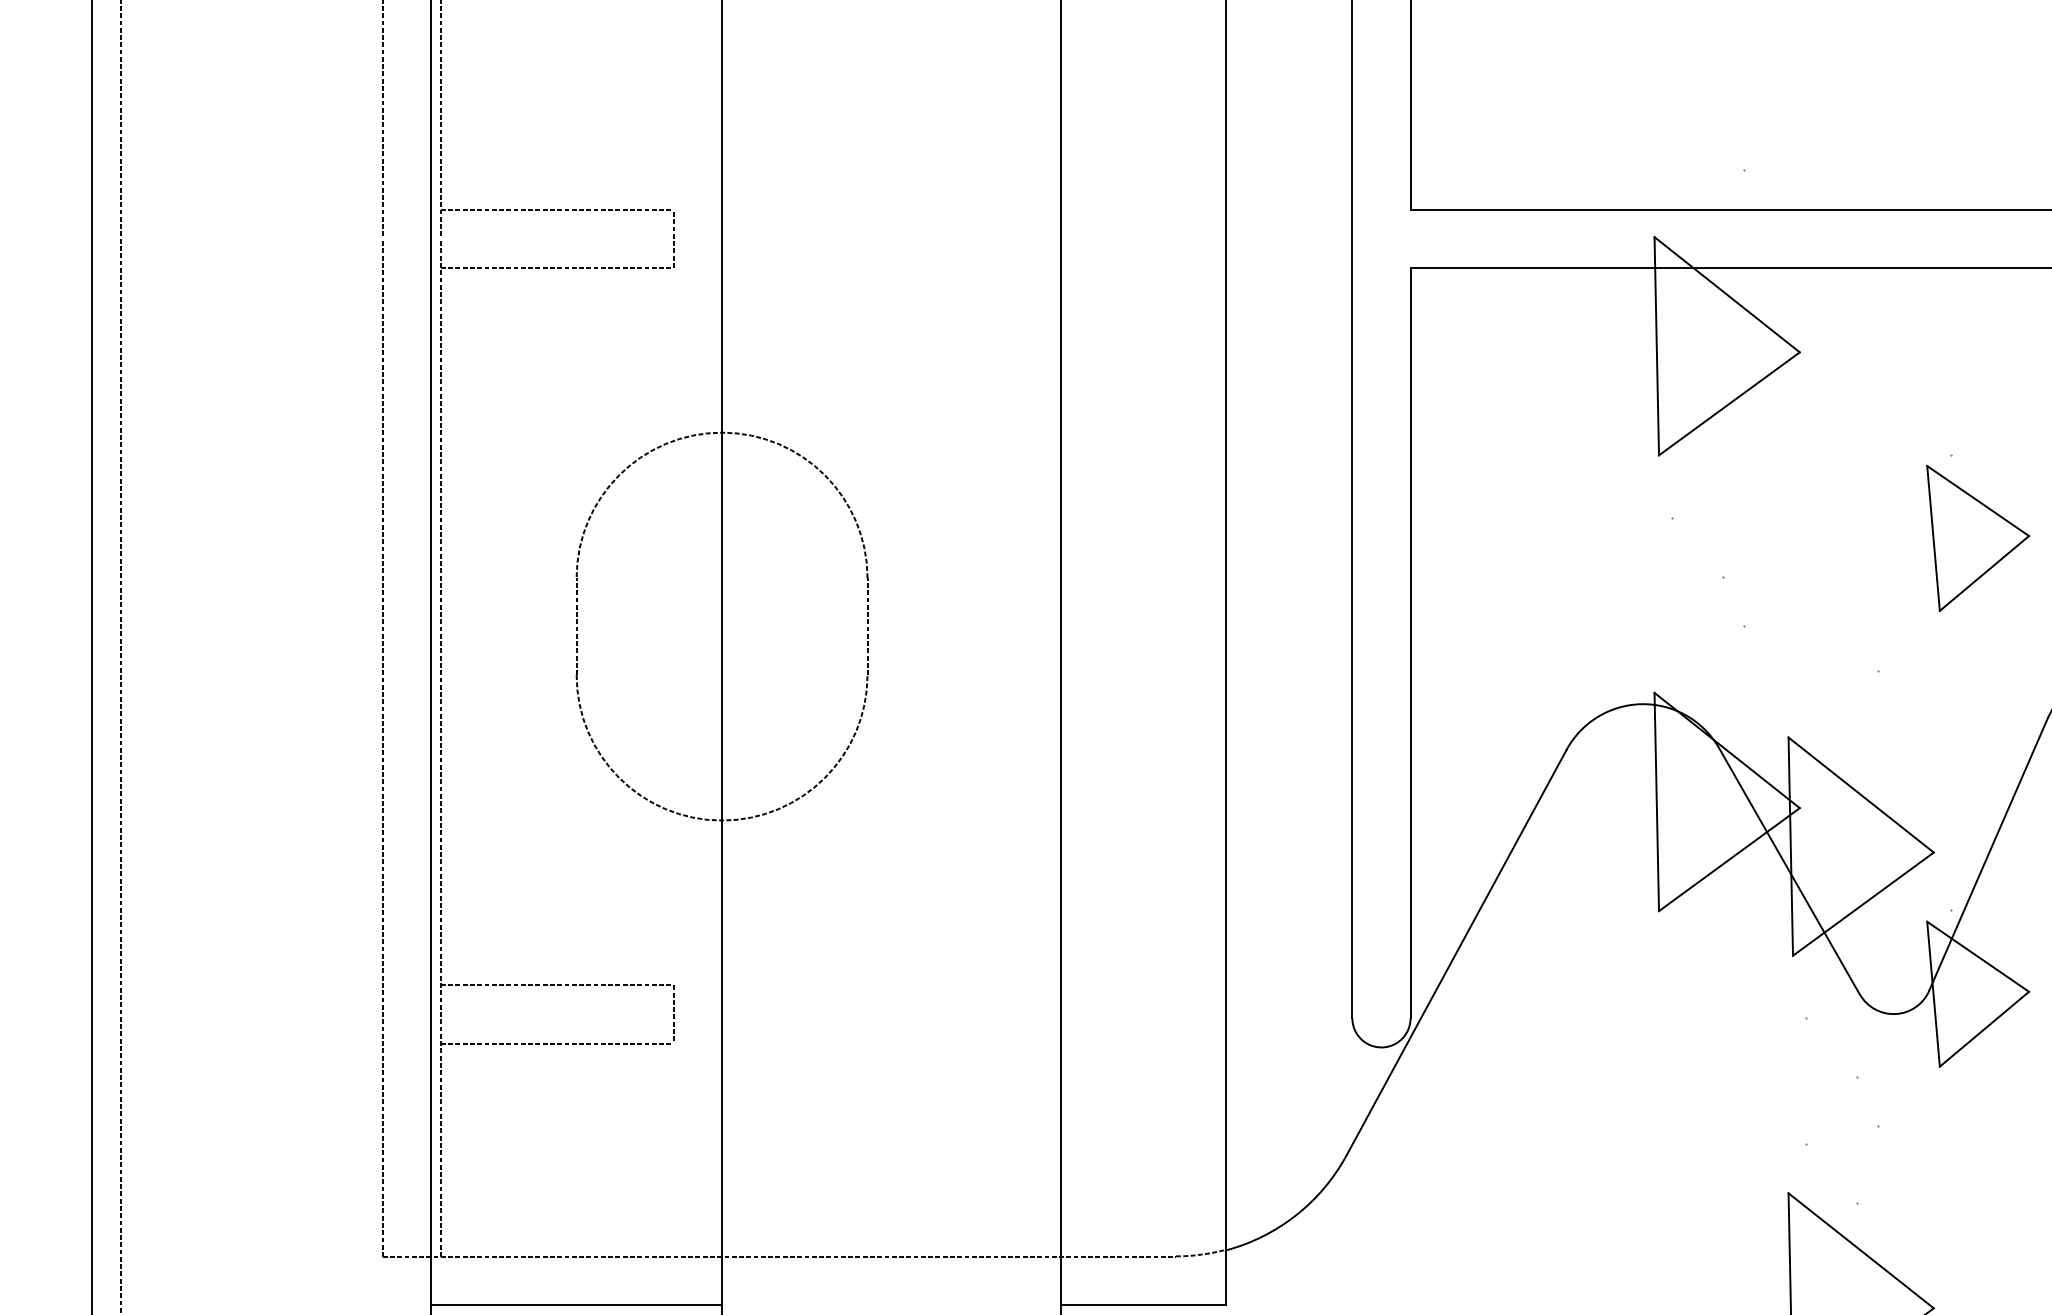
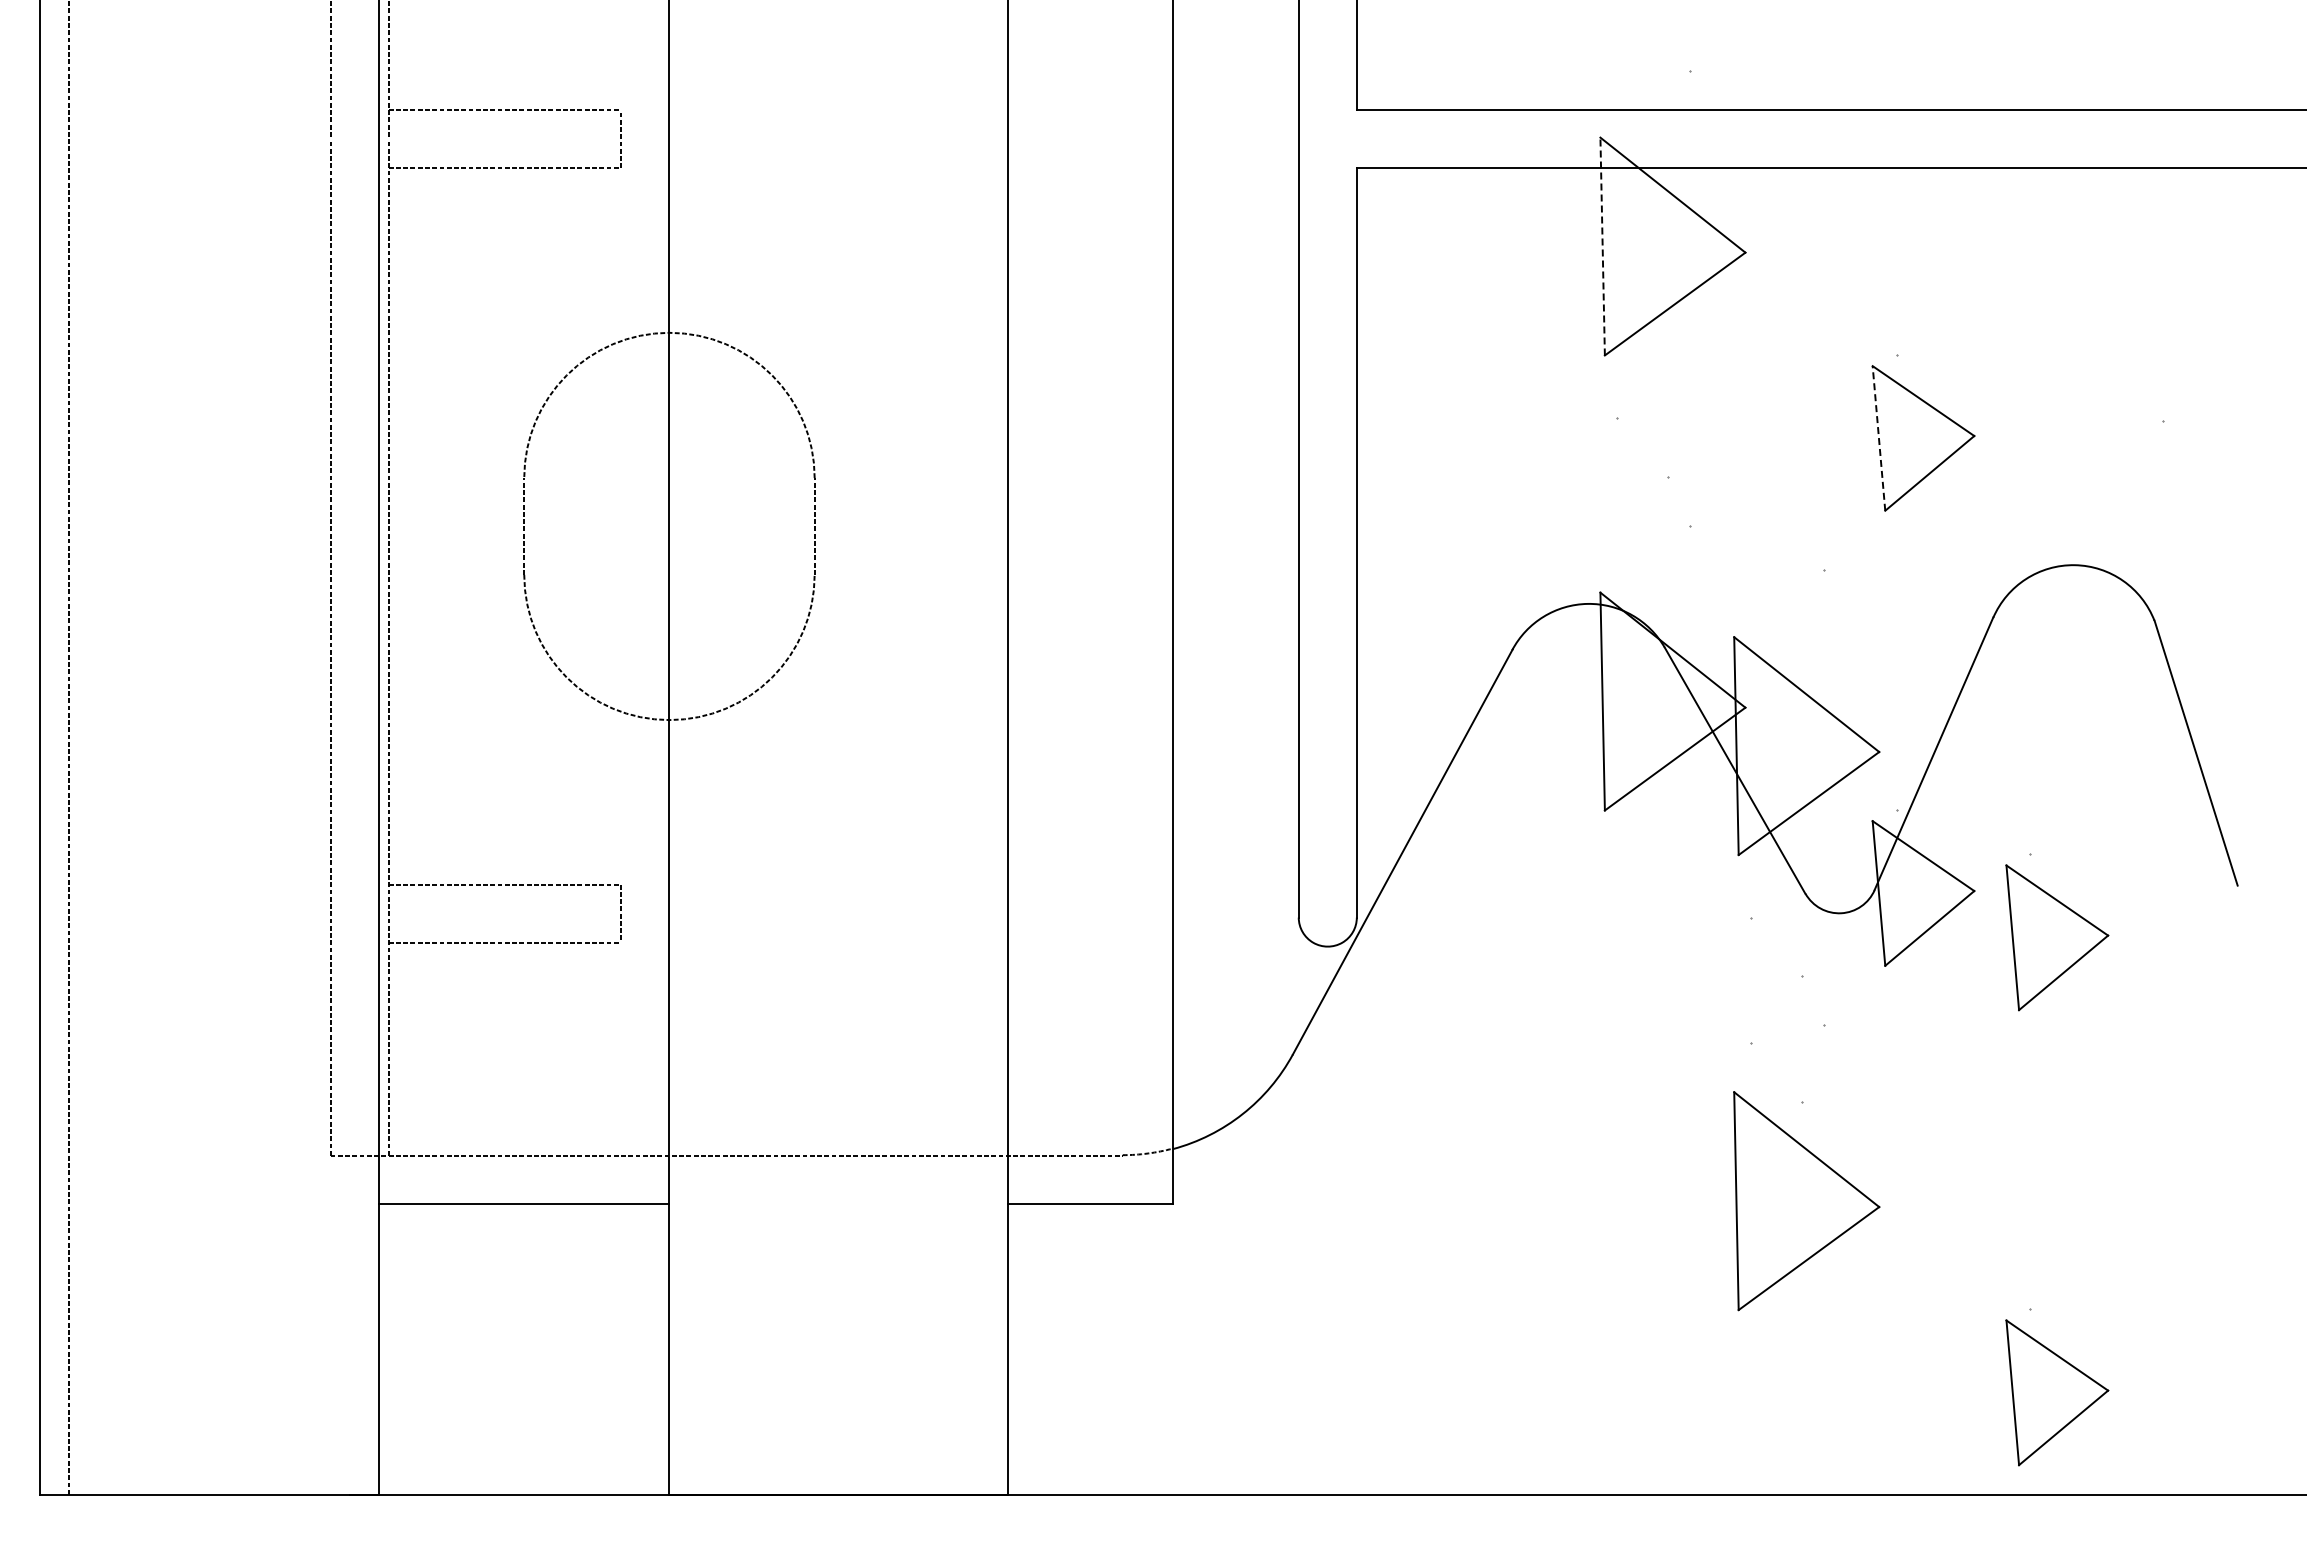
line: (1656, 346) -> (1602, 246), solid -> dashed
line: (1933, 538) -> (1878, 438), solid -> dashed

